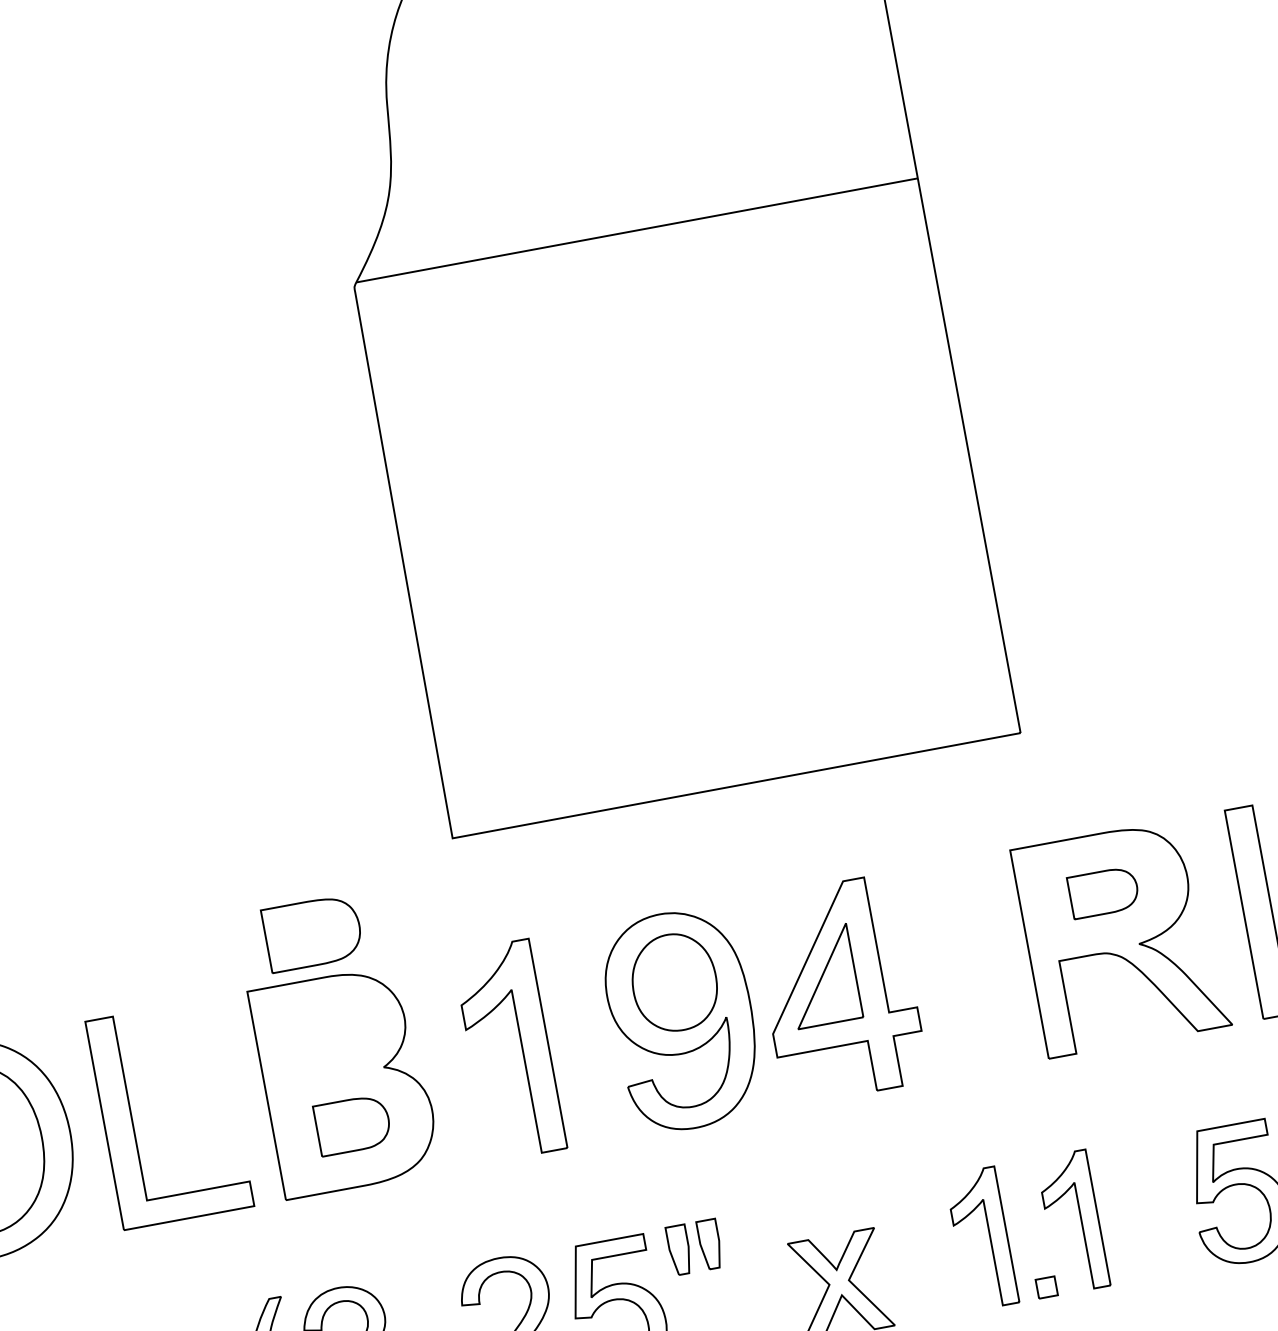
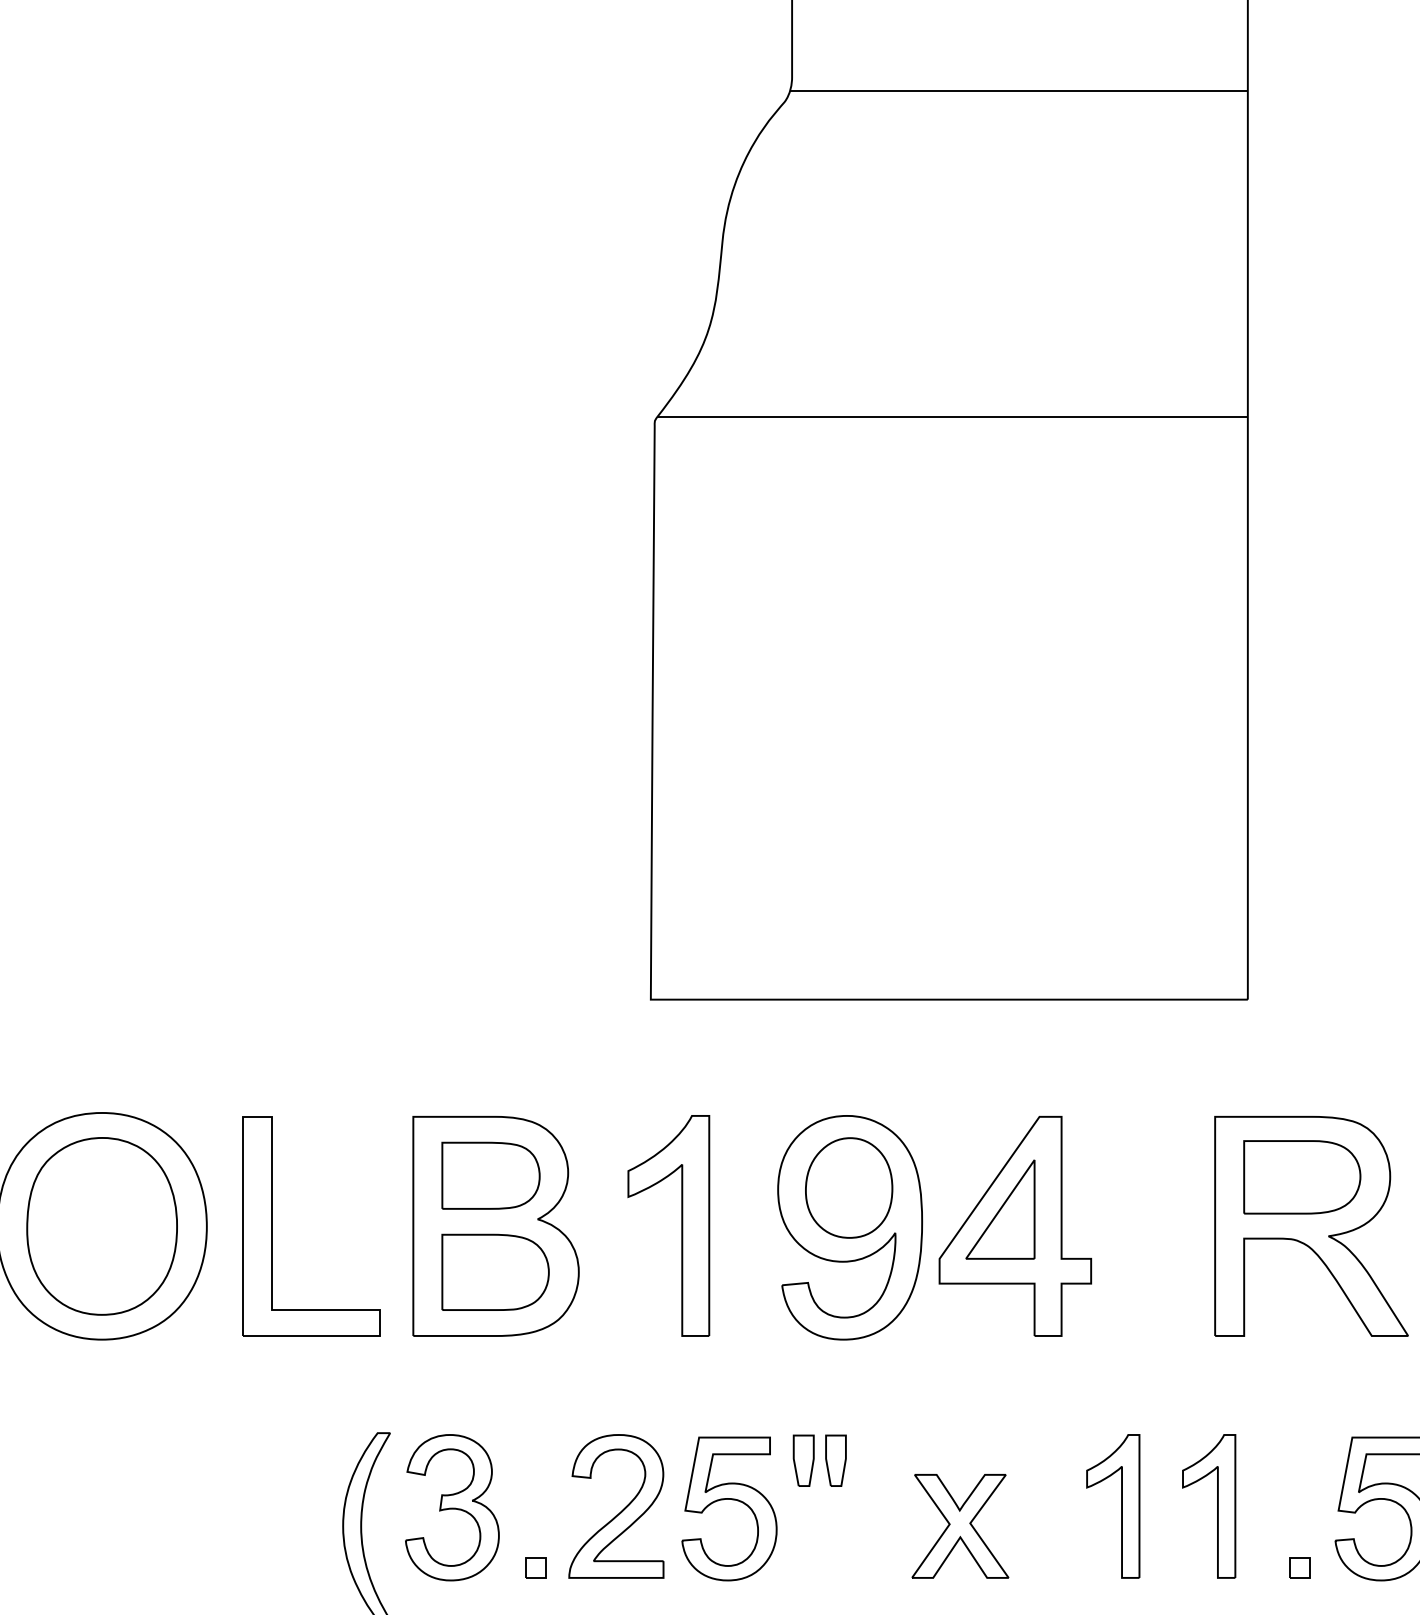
part: (1103, 892) -> (1302, 1177), size x1.67
part: (312, 933) -> (490, 1175), moved
part: (352, 1124) -> (495, 1271), size x1.43
part: (1046, 1287) -> (1299, 1567), moved

